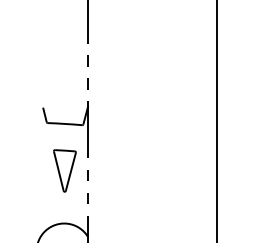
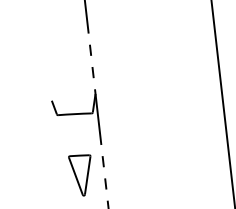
part: (64, 170) -> (81, 174), moved

